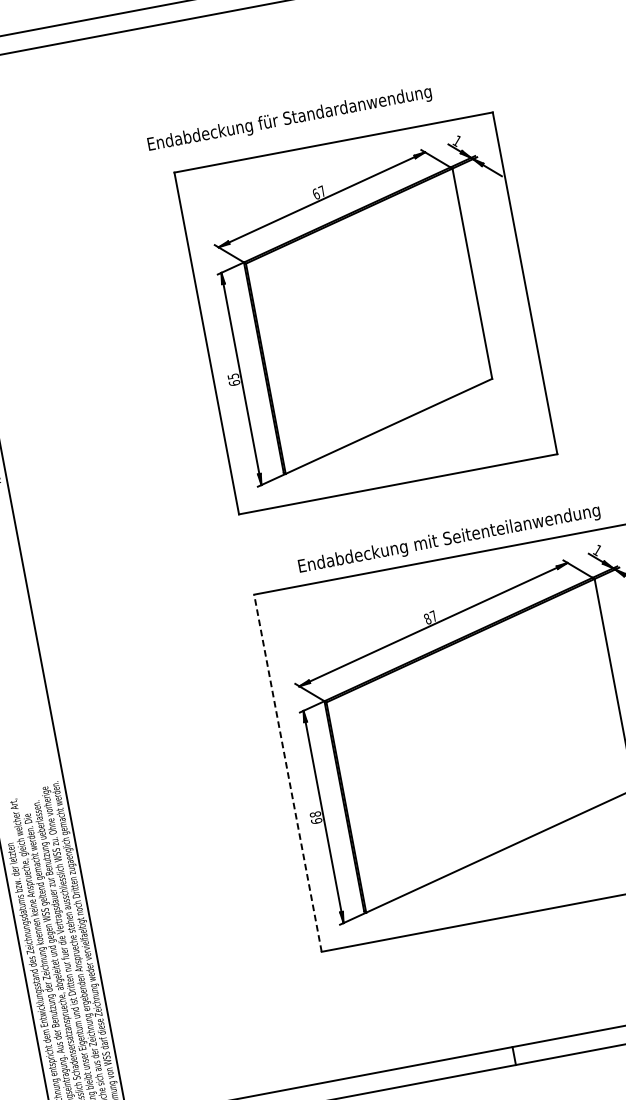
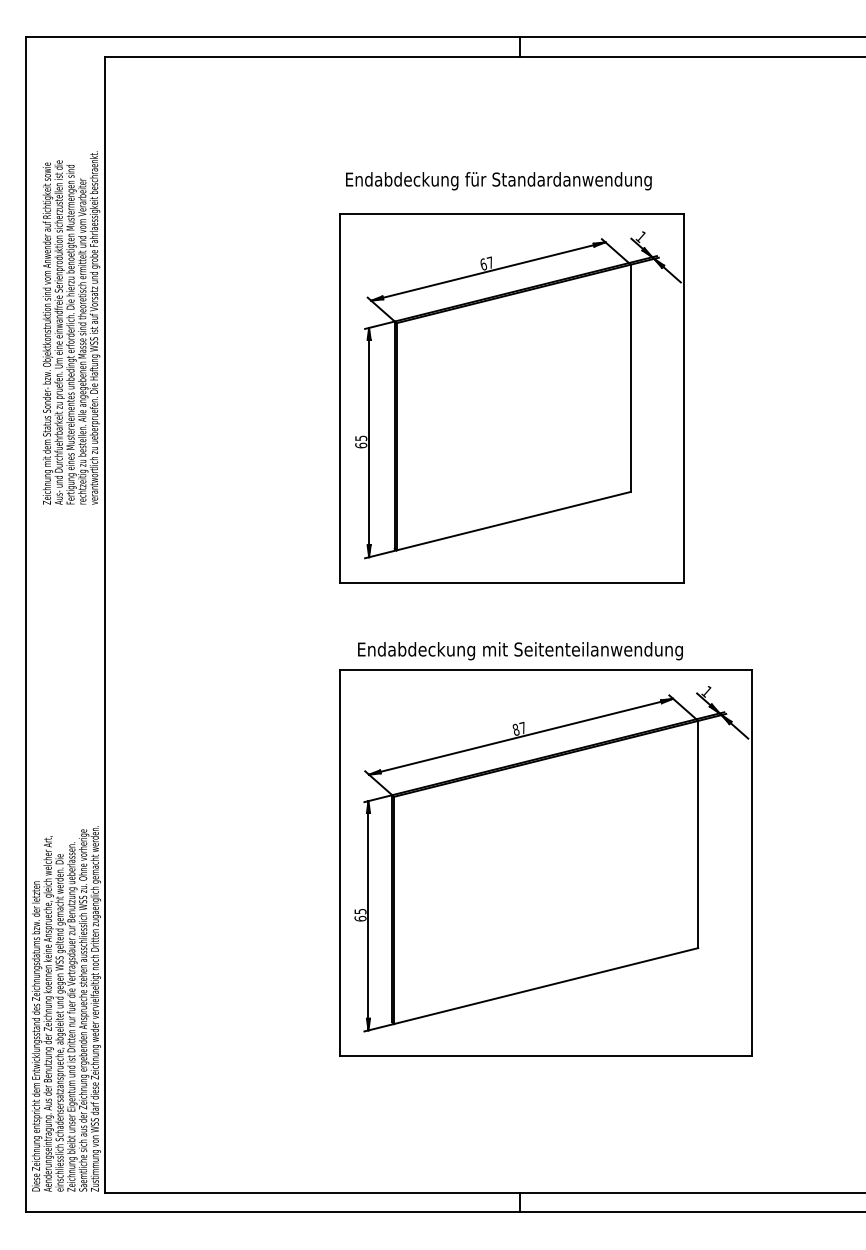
text: (289, 119) -> (498, 181), moved
text: (449, 539) -> (520, 651), moved
line: (287, 773) -> (339, 863), dashed -> solid
text: (315, 814) -> (360, 911), 68 -> 65

